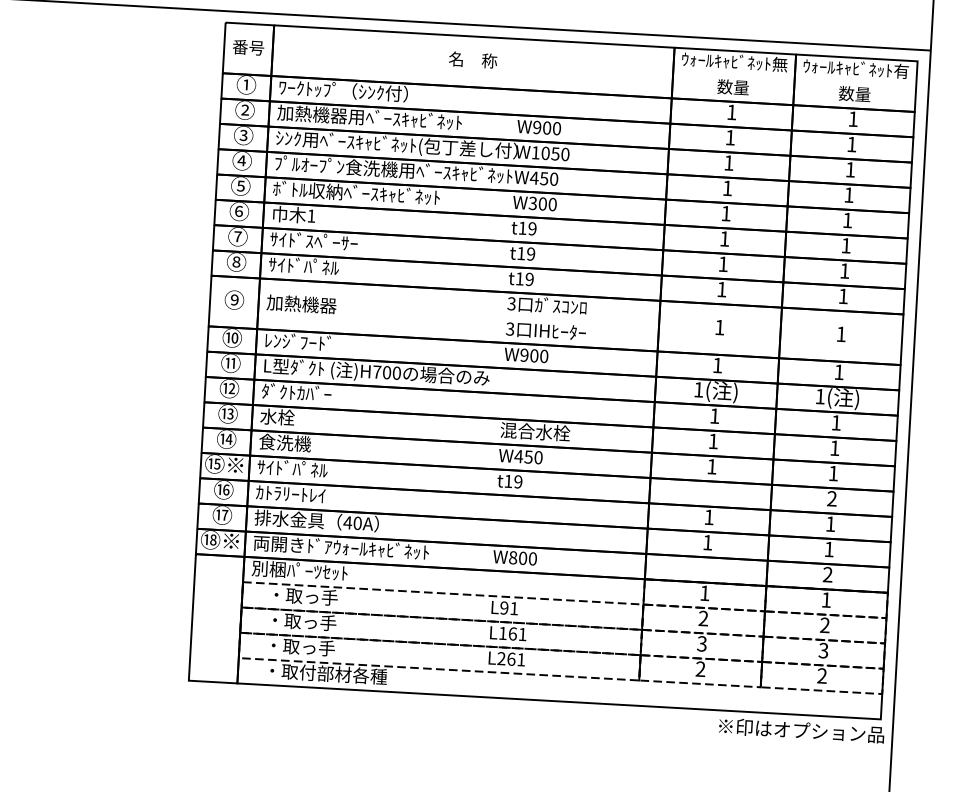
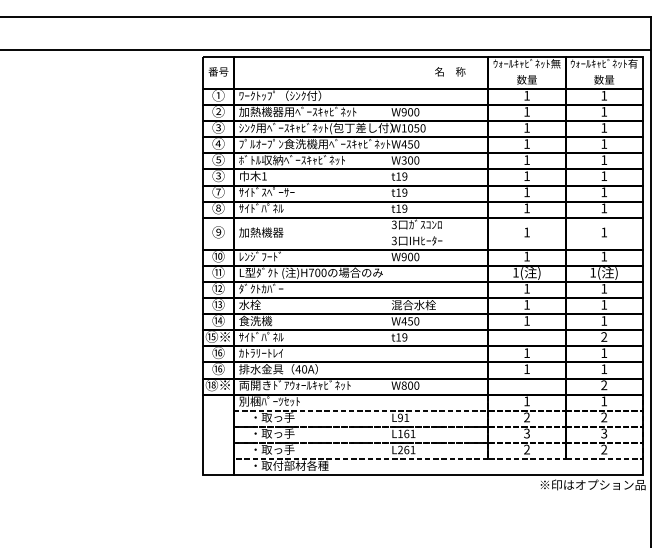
text: (473, 59) -> (450, 71), moved
text: (237, 210) -> (217, 175), ⑥ -> ③
text: (225, 514) -> (220, 368), ⑰ -> ⑯

